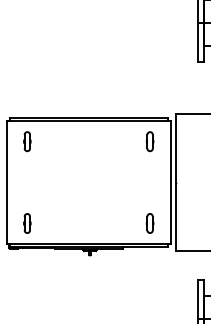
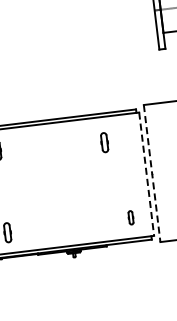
part: (149, 141) -> (104, 142), moved
line: (170, 183) -> (146, 175), solid -> dashed
line: (176, 183) -> (152, 174), solid -> dashed
part: (149, 223) -> (130, 217), size x0.7

